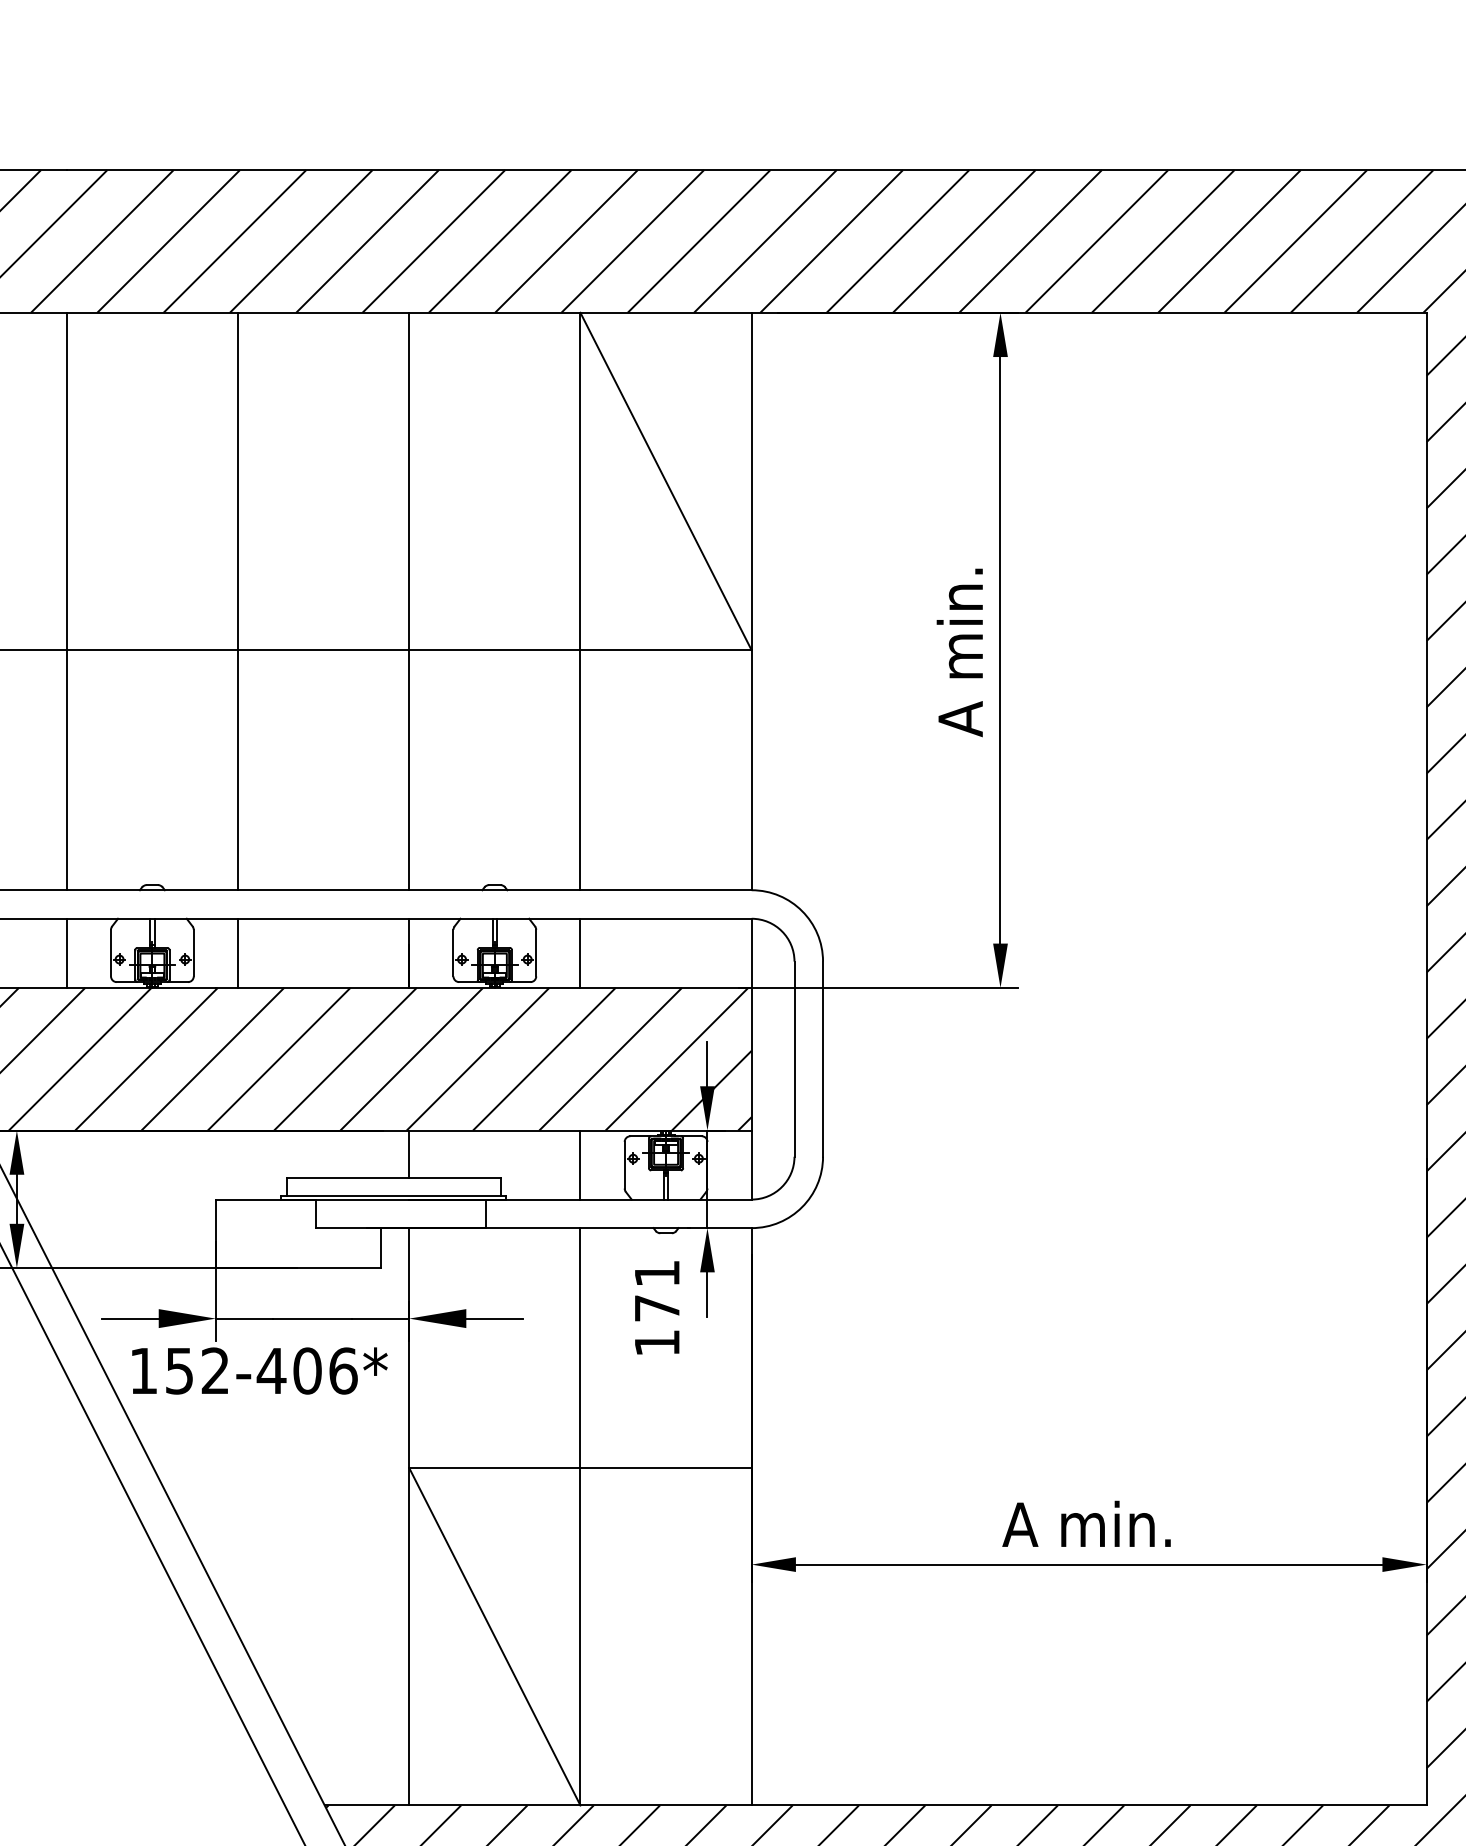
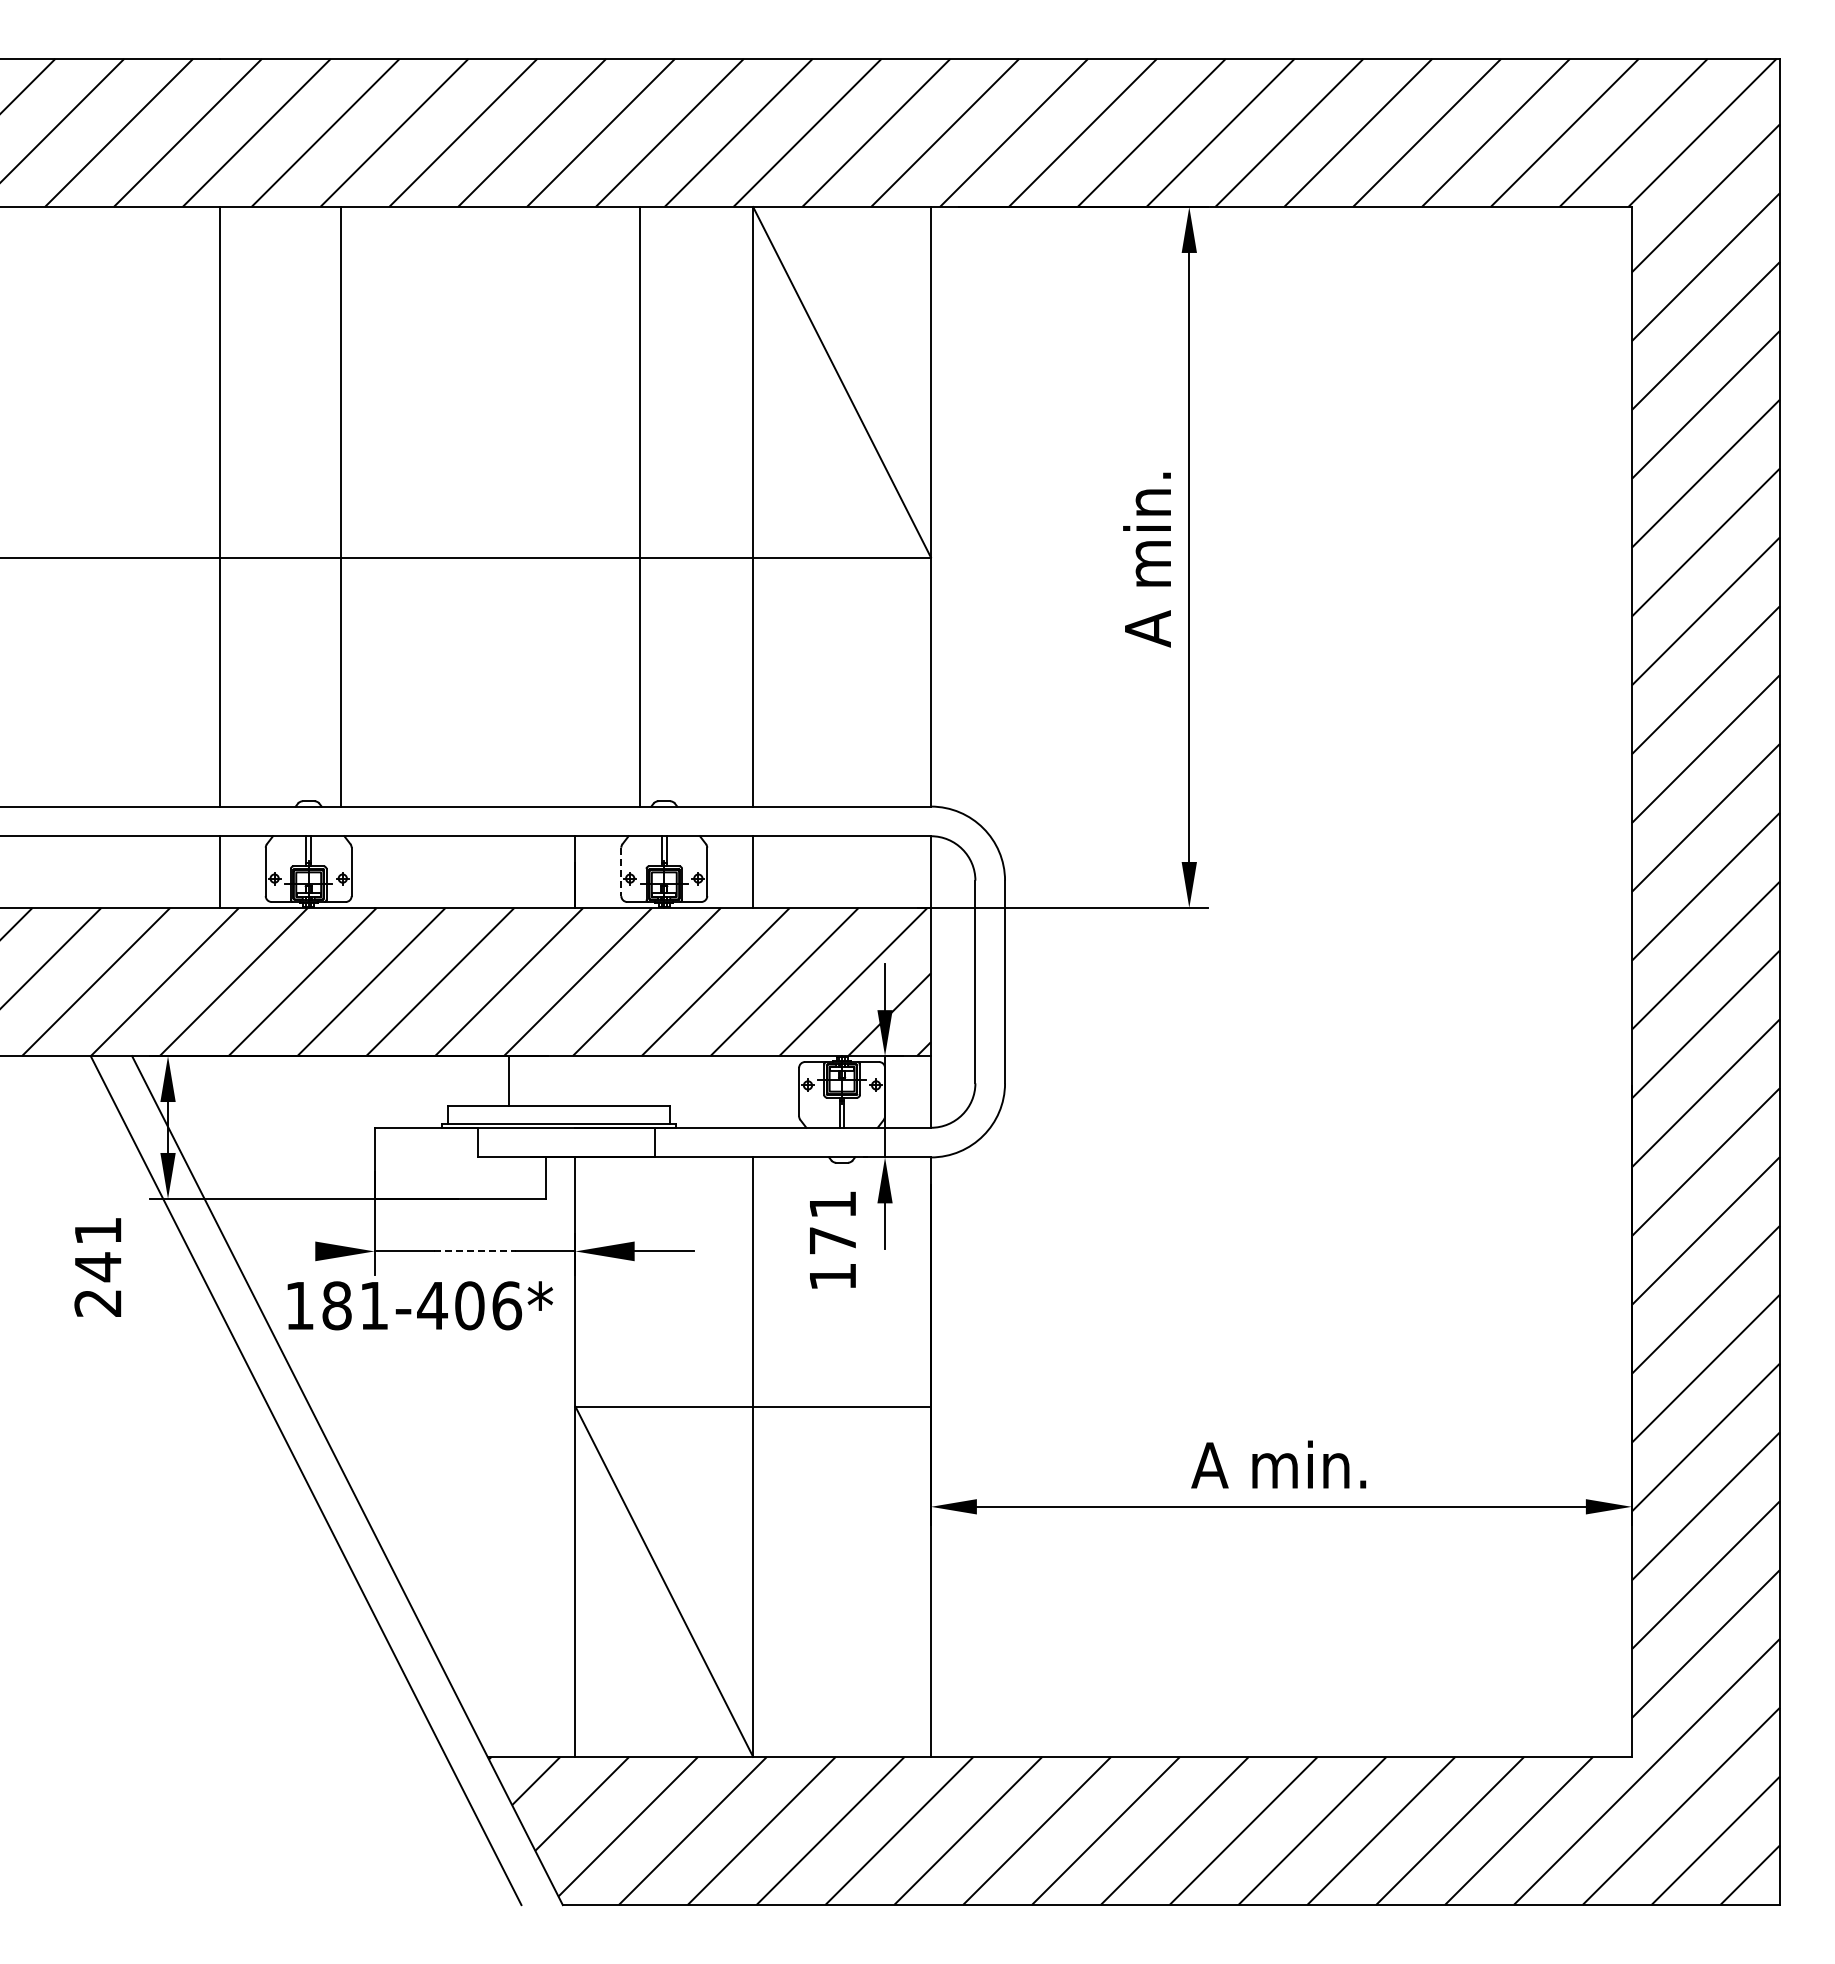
line: (237, 601) -> (340, 506), moved
line: (409, 601) -> (640, 506), moved
line: (237, 952) -> (397, 871), removed
line: (453, 953) -> (621, 872), solid -> dashed
line: (409, 1154) -> (509, 1080), moved
line: (580, 1164) -> (753, 1091), removed
line: (130, 1318) -> (285, 1251), removed
line: (313, 1318) -> (475, 1251), solid -> dashed
text: (196, 1370) -> (354, 1305), 152-406* -> 181-406*

